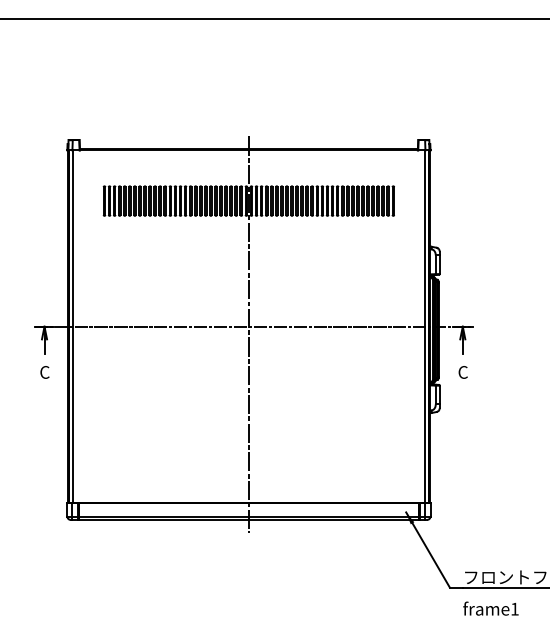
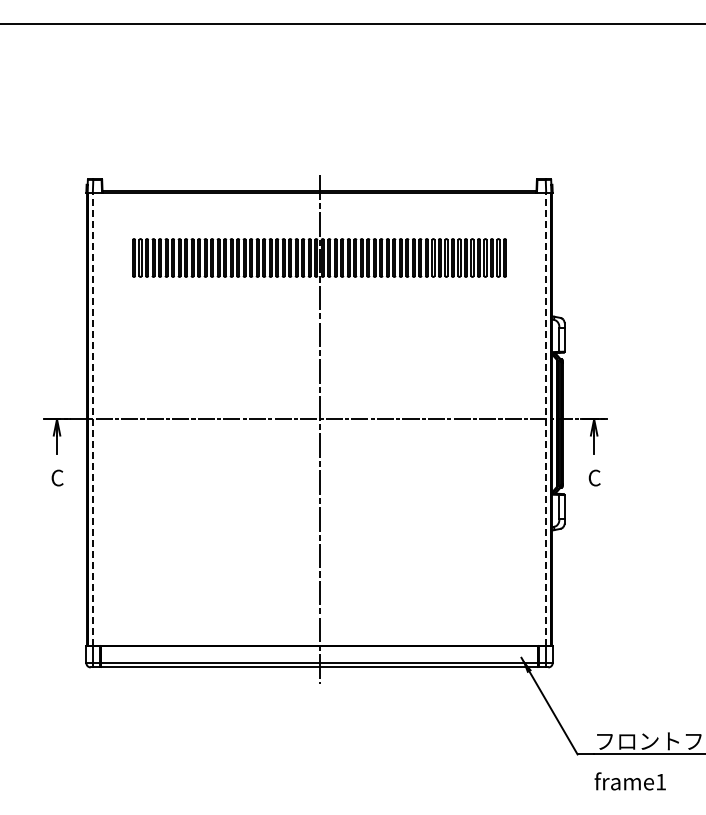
line: (72, 326) -> (93, 418), solid -> dashed
line: (424, 326) -> (545, 418), solid -> dashed

